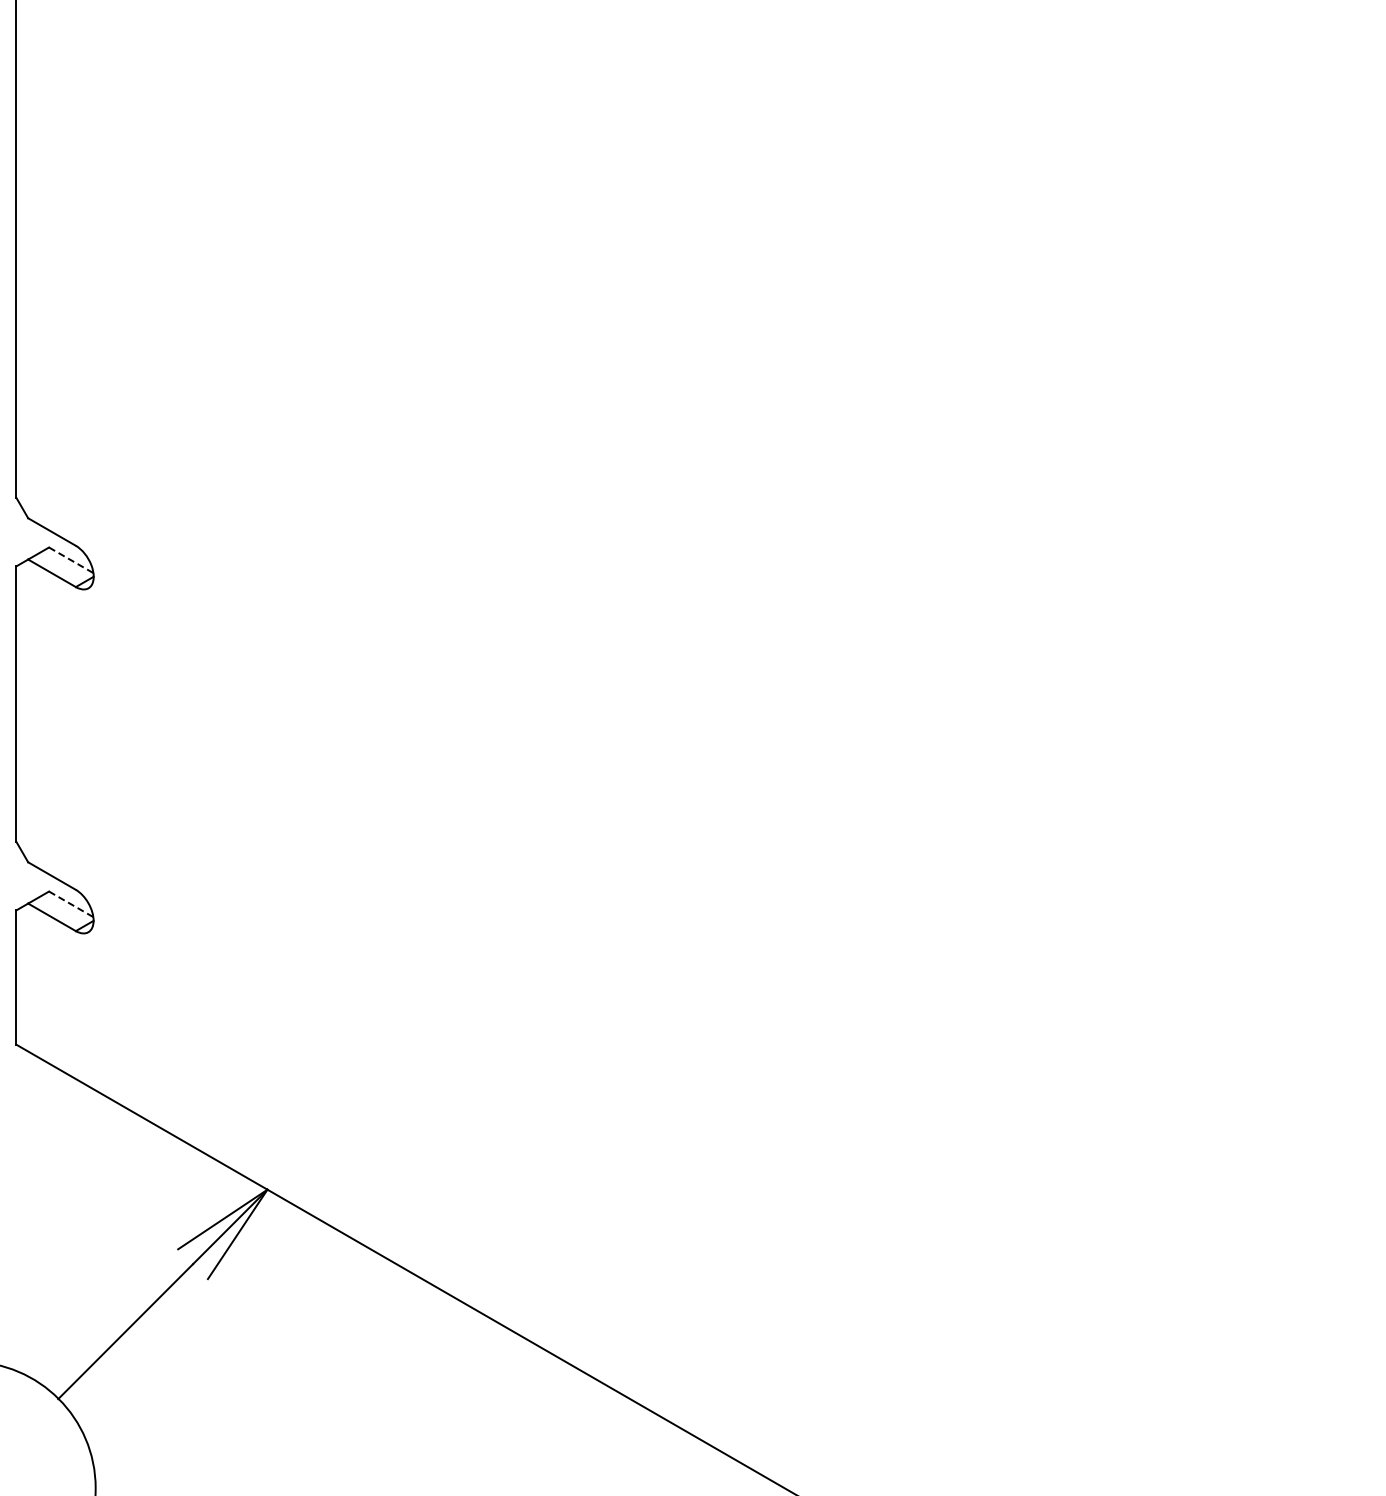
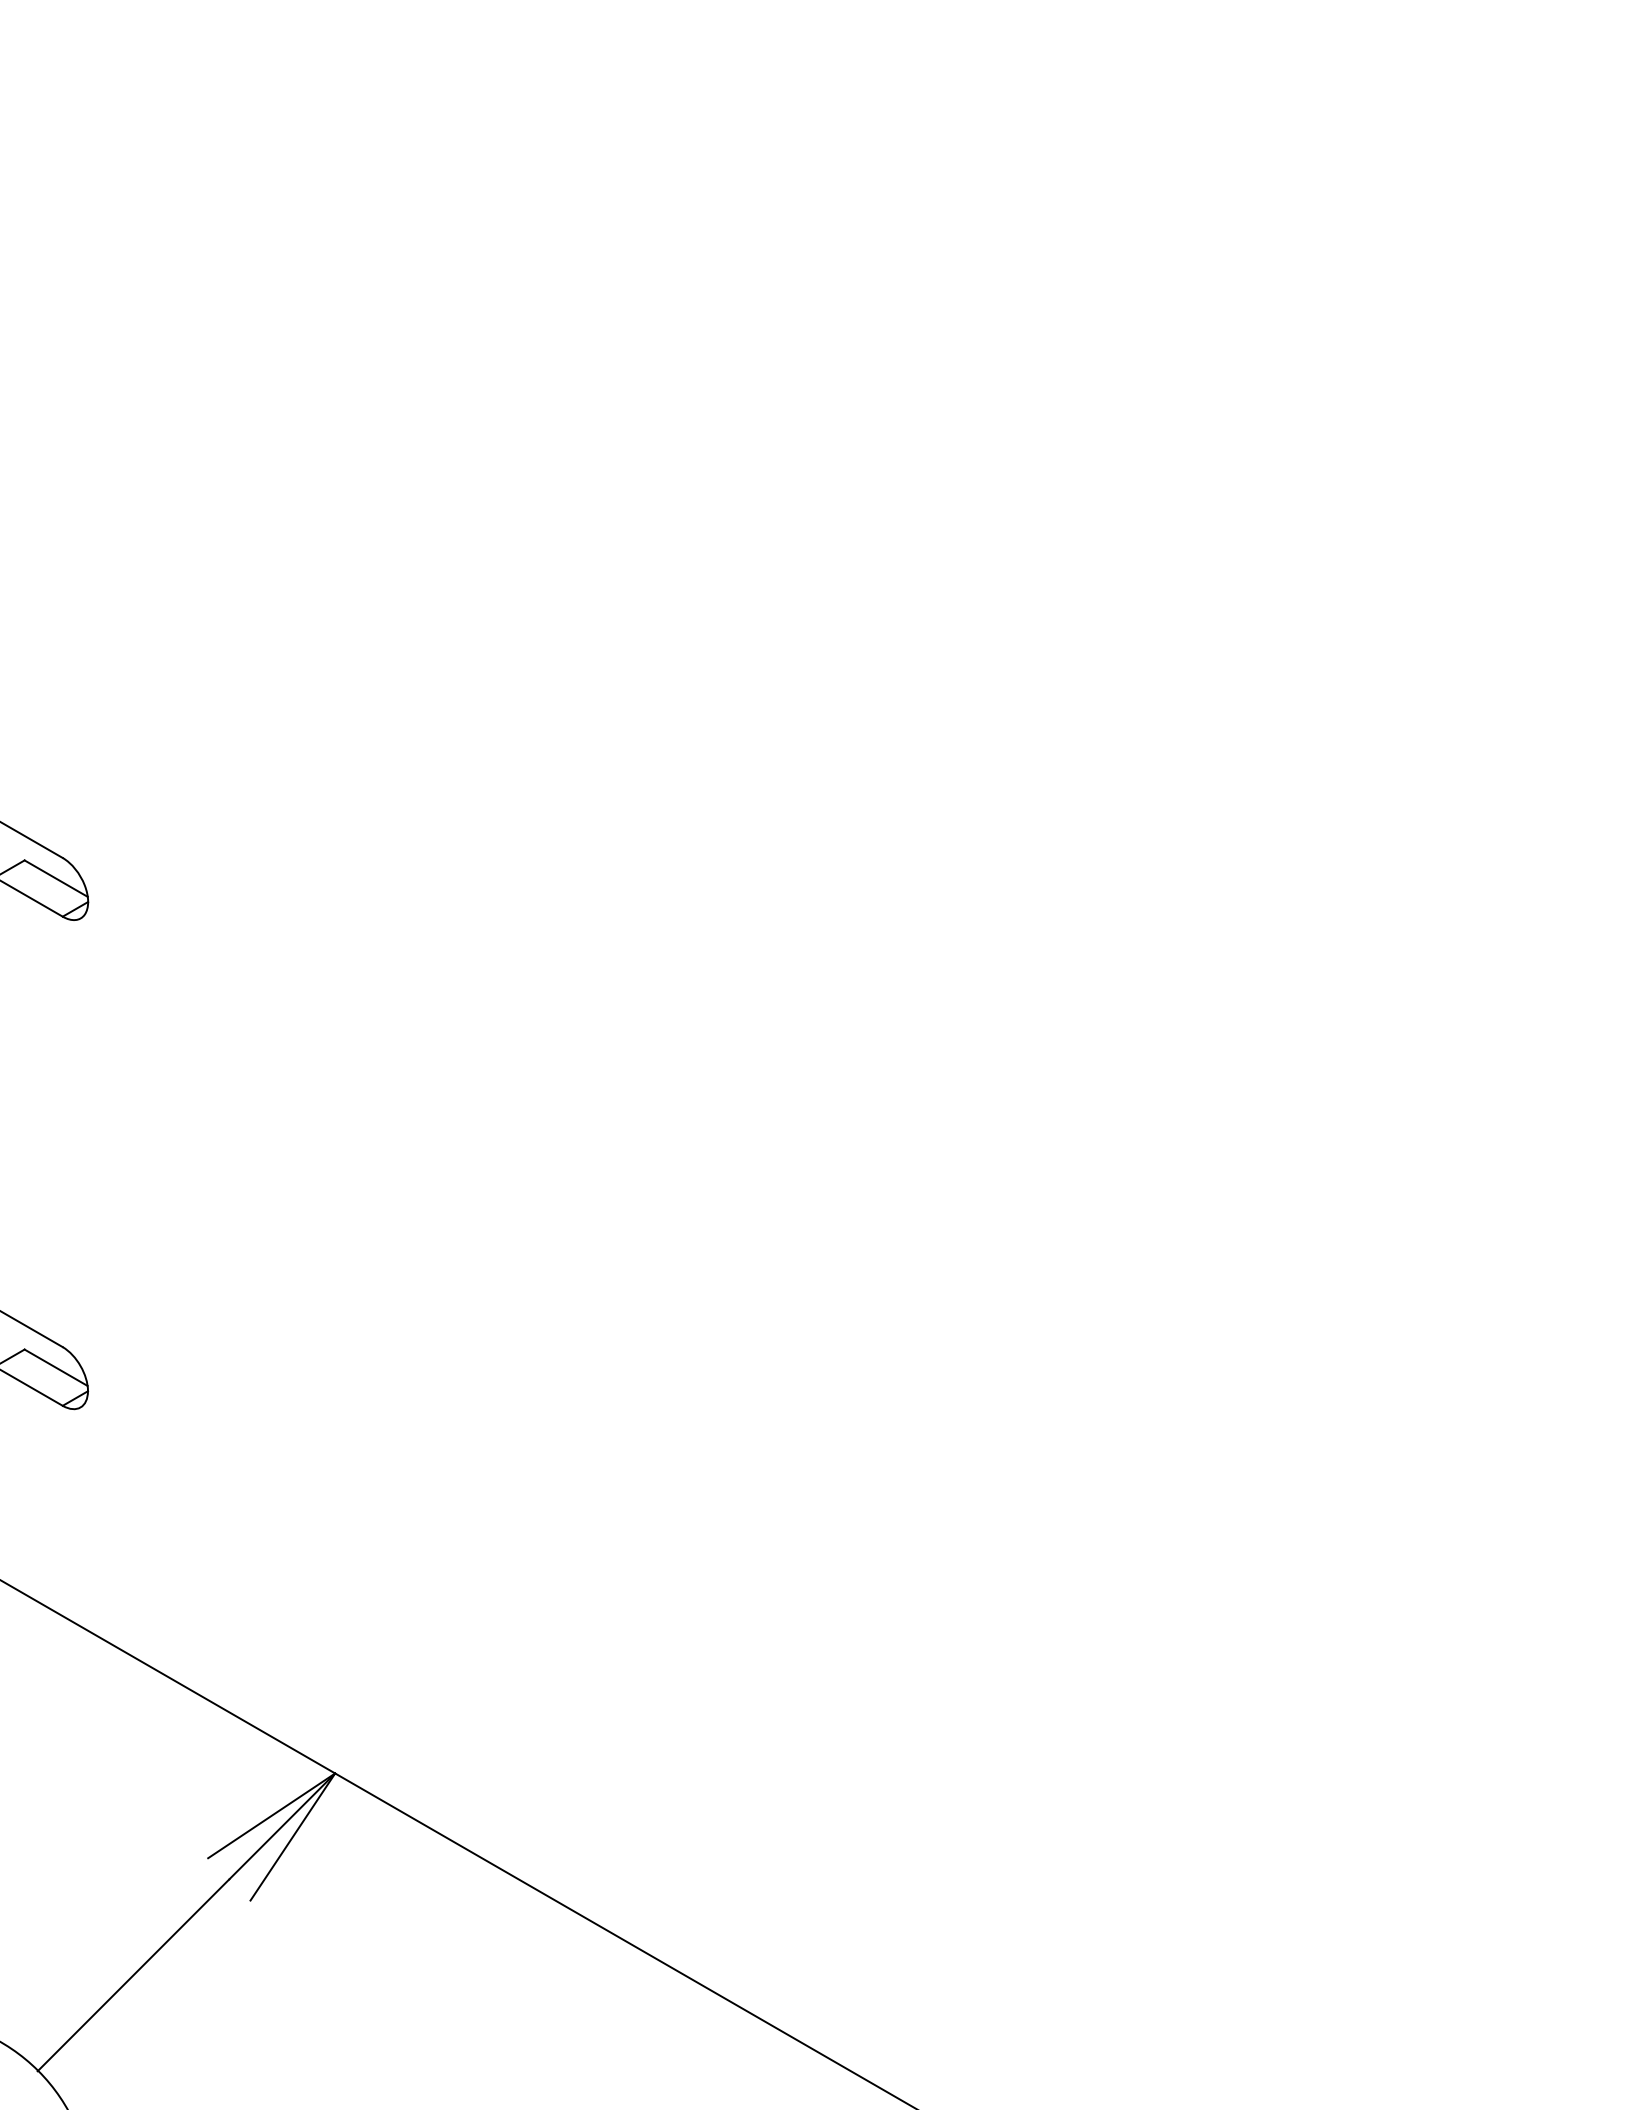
line: (71, 560) -> (56, 878), dashed -> solid
line: (71, 904) -> (56, 1367), dashed -> solid

